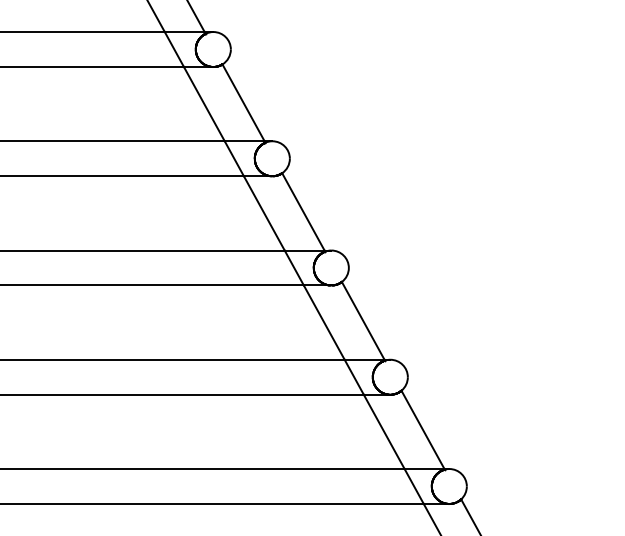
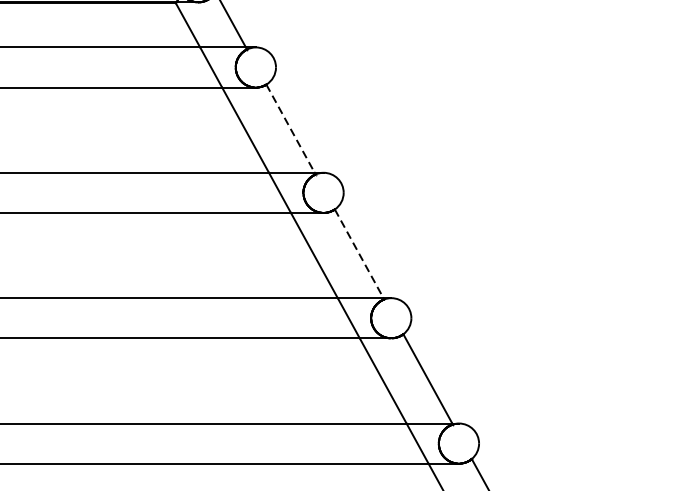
line: (243, 102) -> (290, 128), solid -> dashed
line: (303, 212) -> (359, 254), solid -> dashed

